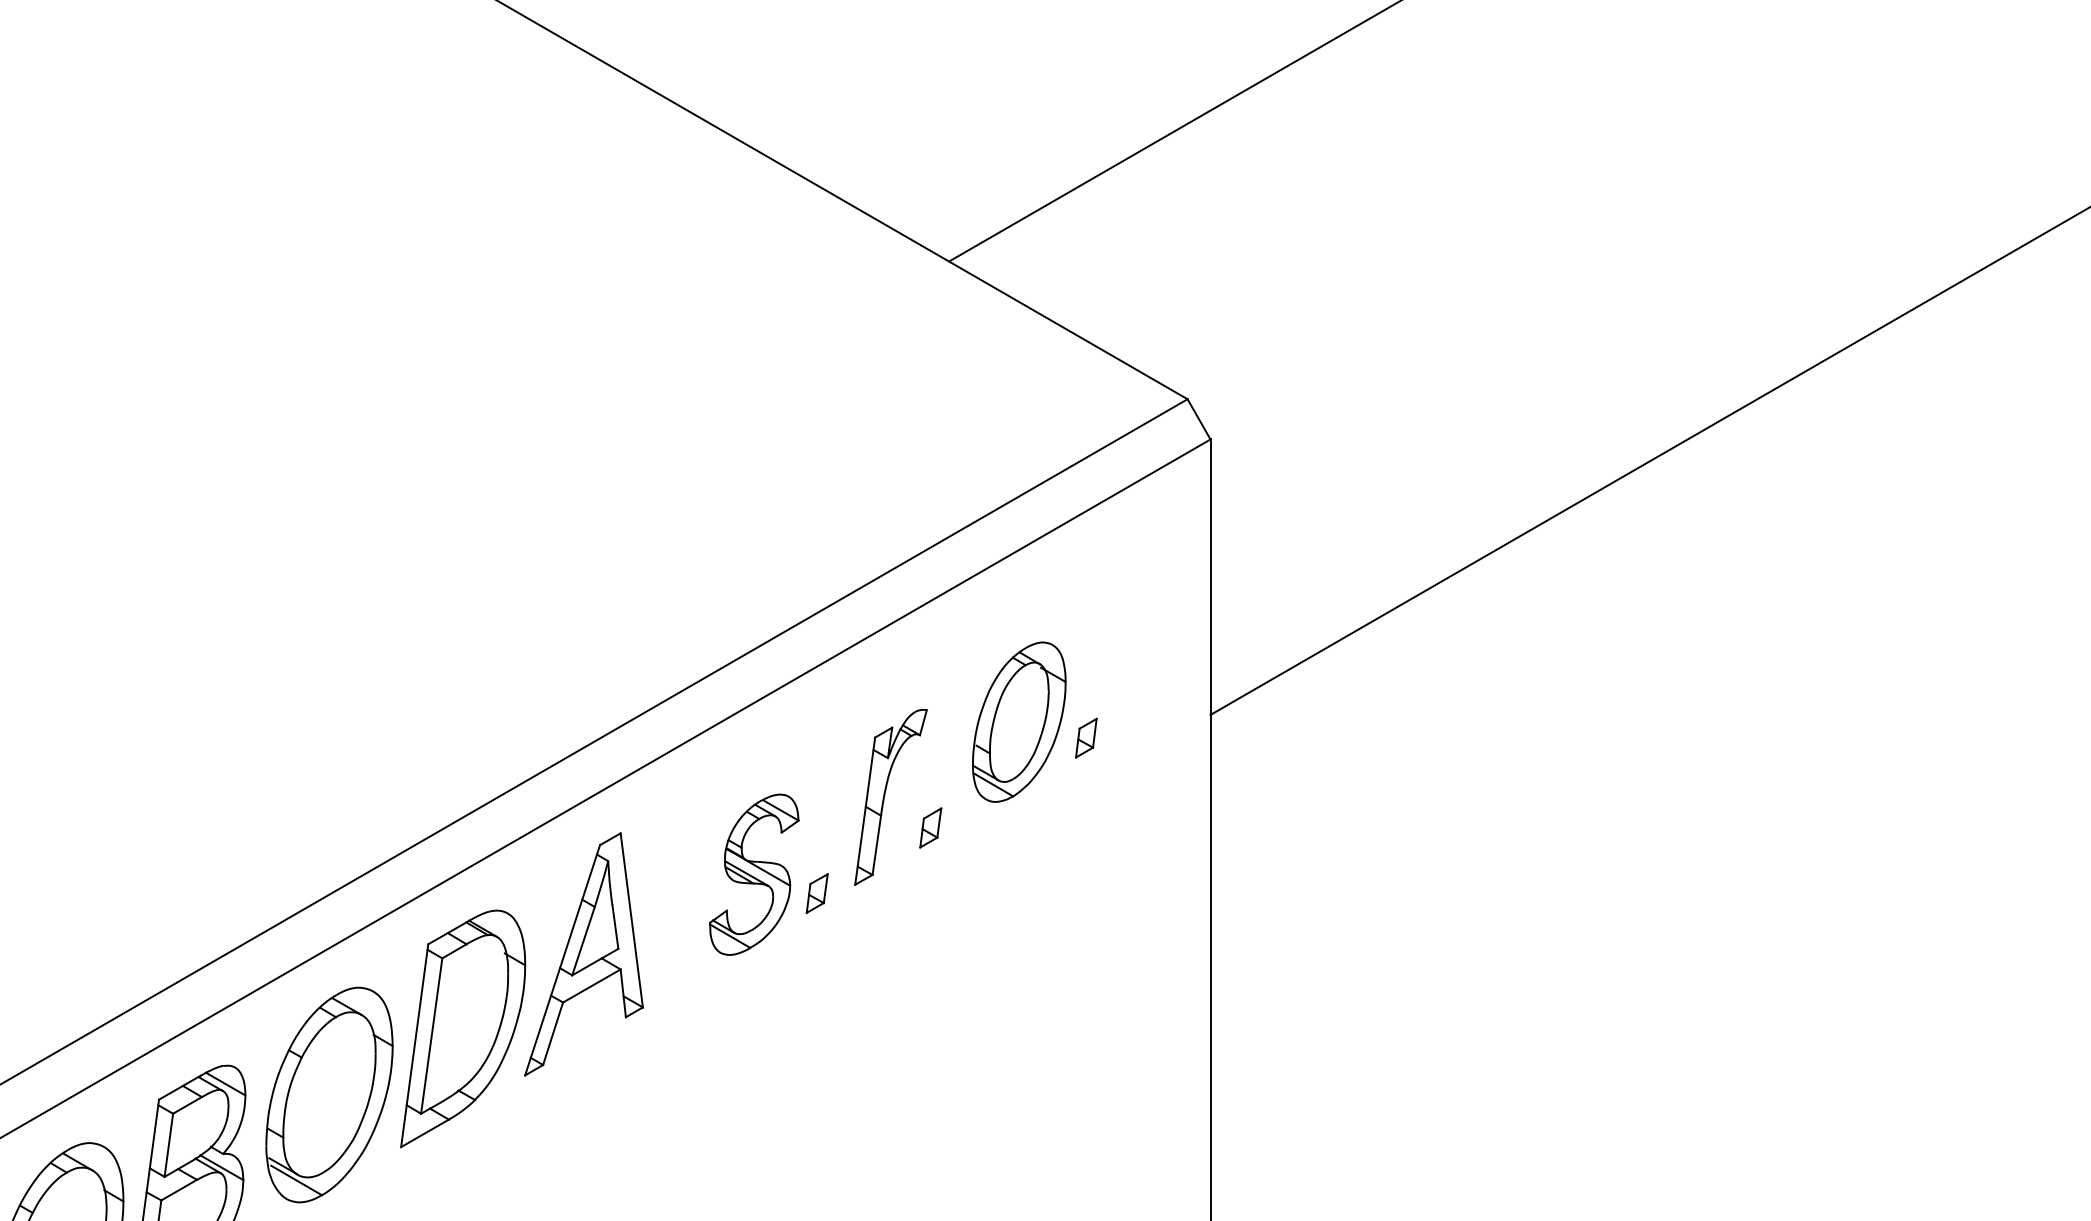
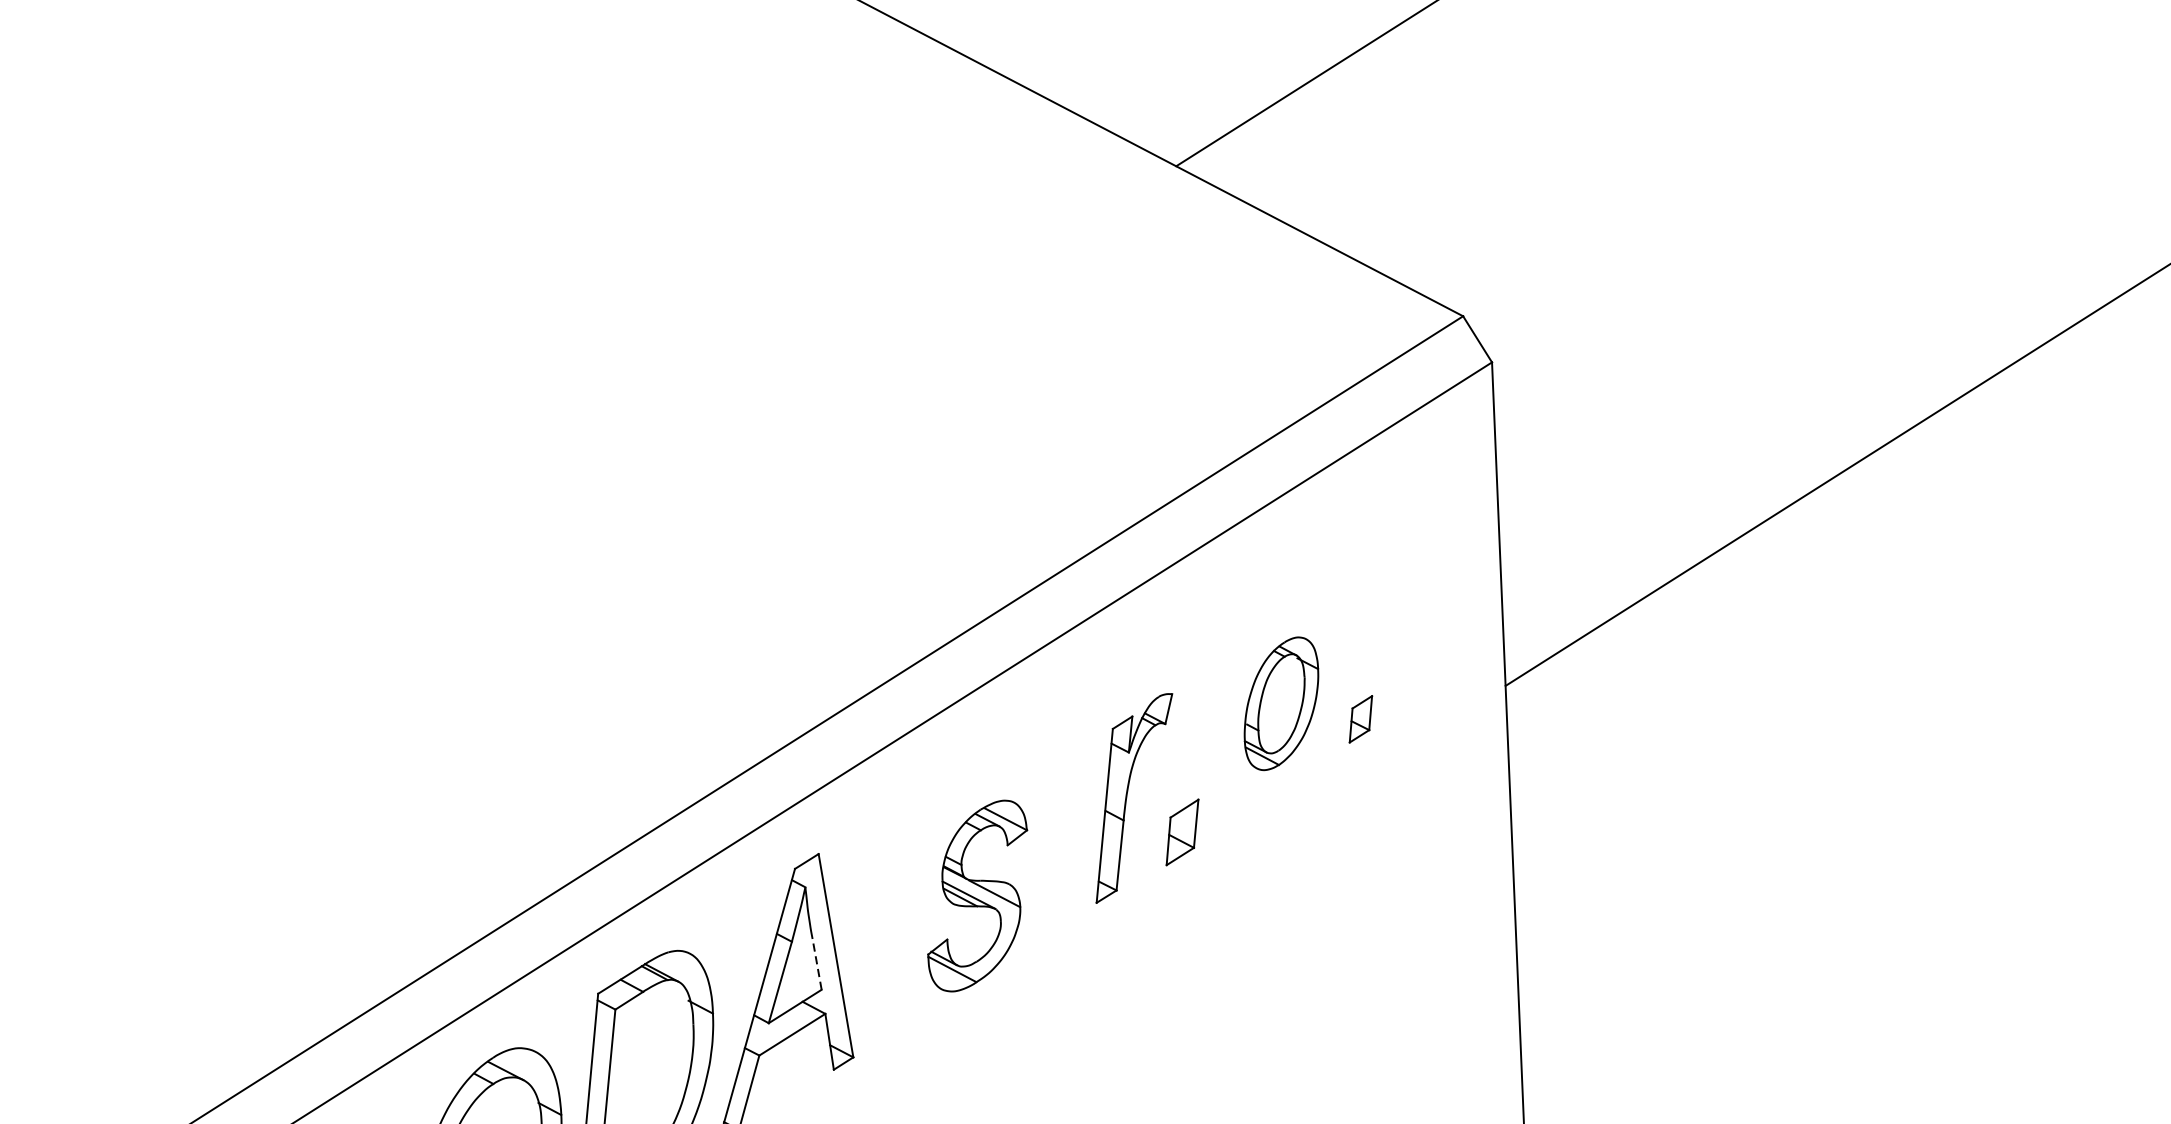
part: (1019, 721) -> (1281, 703), size x0.7
part: (930, 827) -> (1182, 831), size x1.4
part: (816, 893) -> (1051, 915), removed
line: (615, 927) -> (817, 964), solid -> dashed

